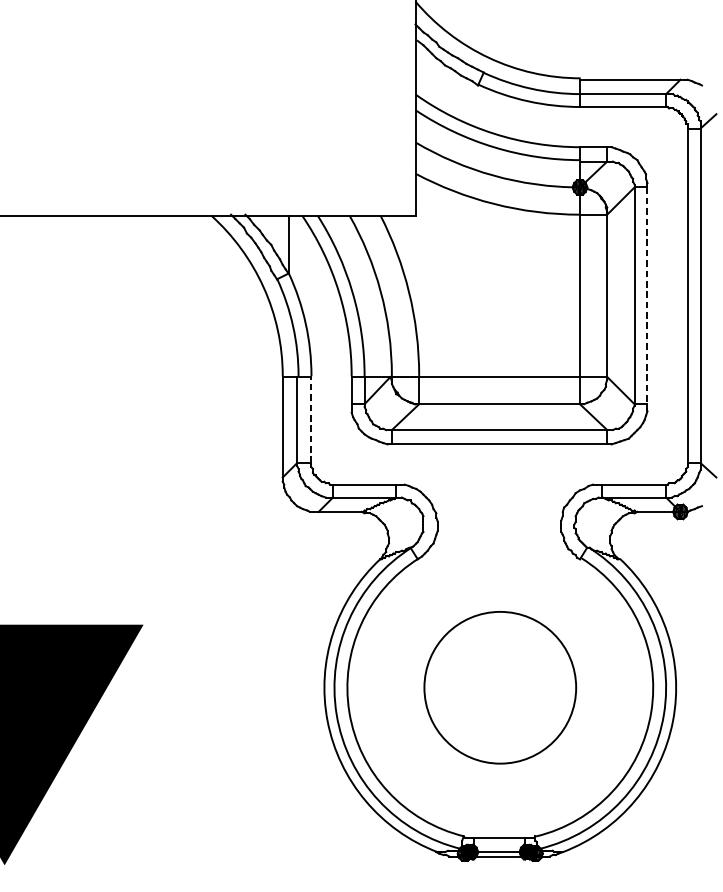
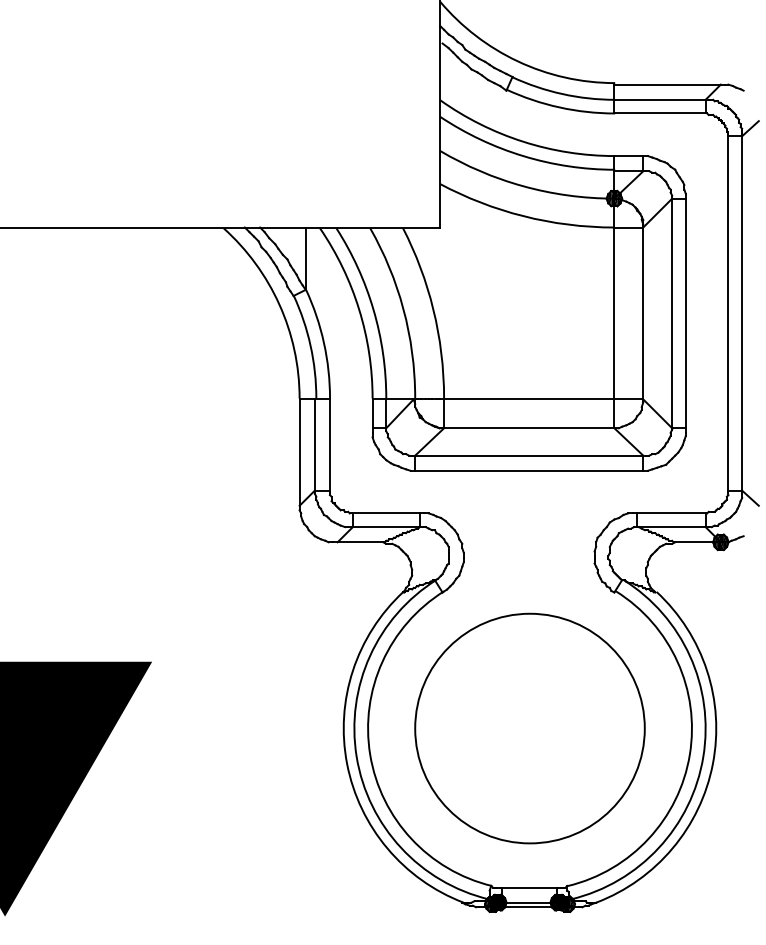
line: (647, 295) -> (685, 313), dashed -> solid
line: (311, 420) -> (330, 445), dashed -> solid
part: (499, 687) -> (529, 728), size x1.43

